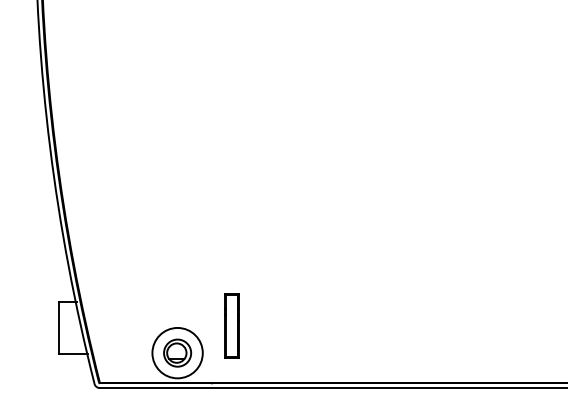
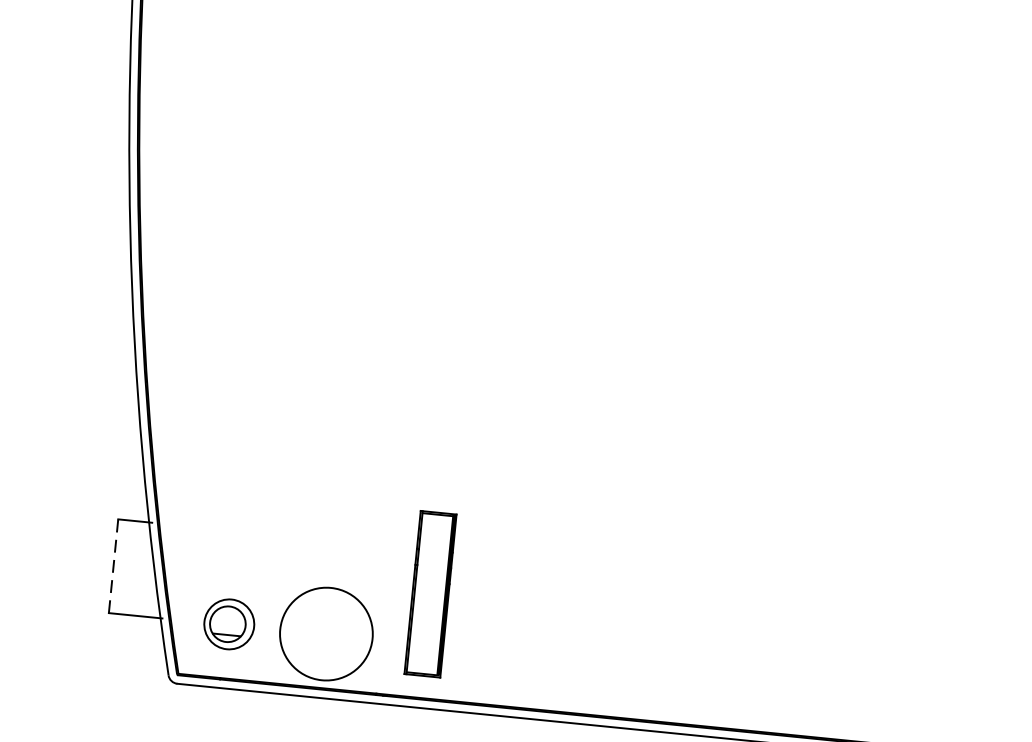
part: (231, 325) -> (430, 593), size x1.4
line: (58, 327) -> (112, 565), solid -> dashed
part: (177, 352) -> (229, 623), moved

